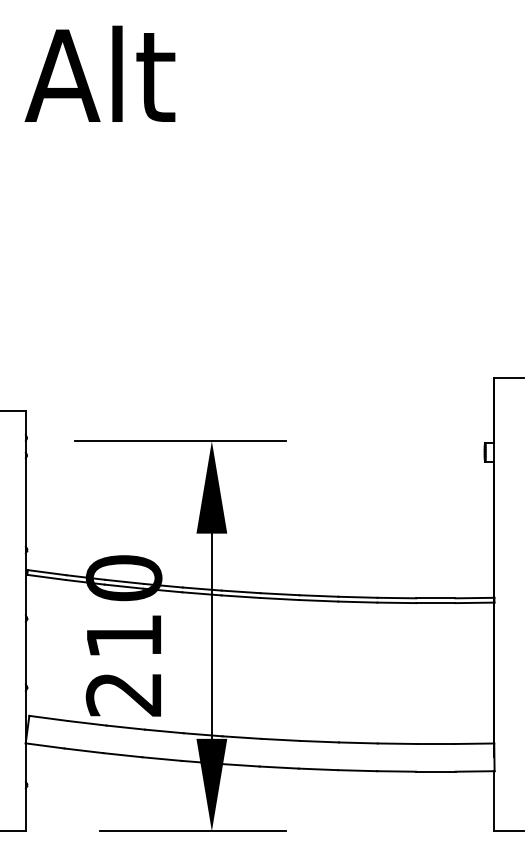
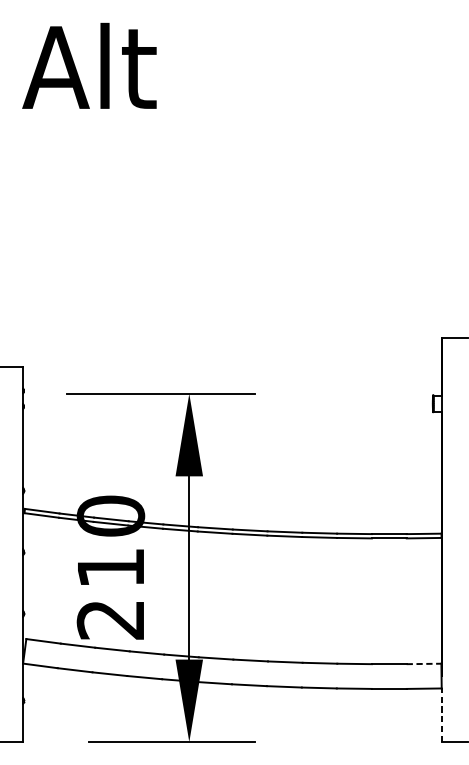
line: (475, 743) -> (424, 663), solid -> dashed
line: (494, 800) -> (441, 714), solid -> dashed

